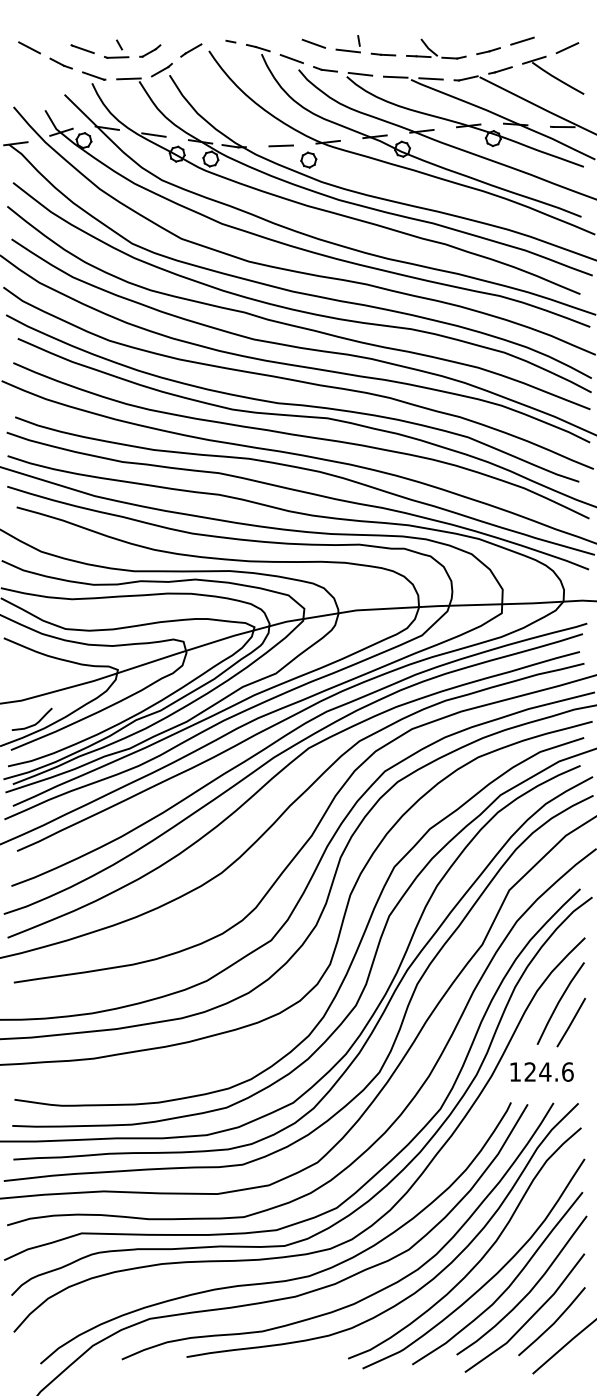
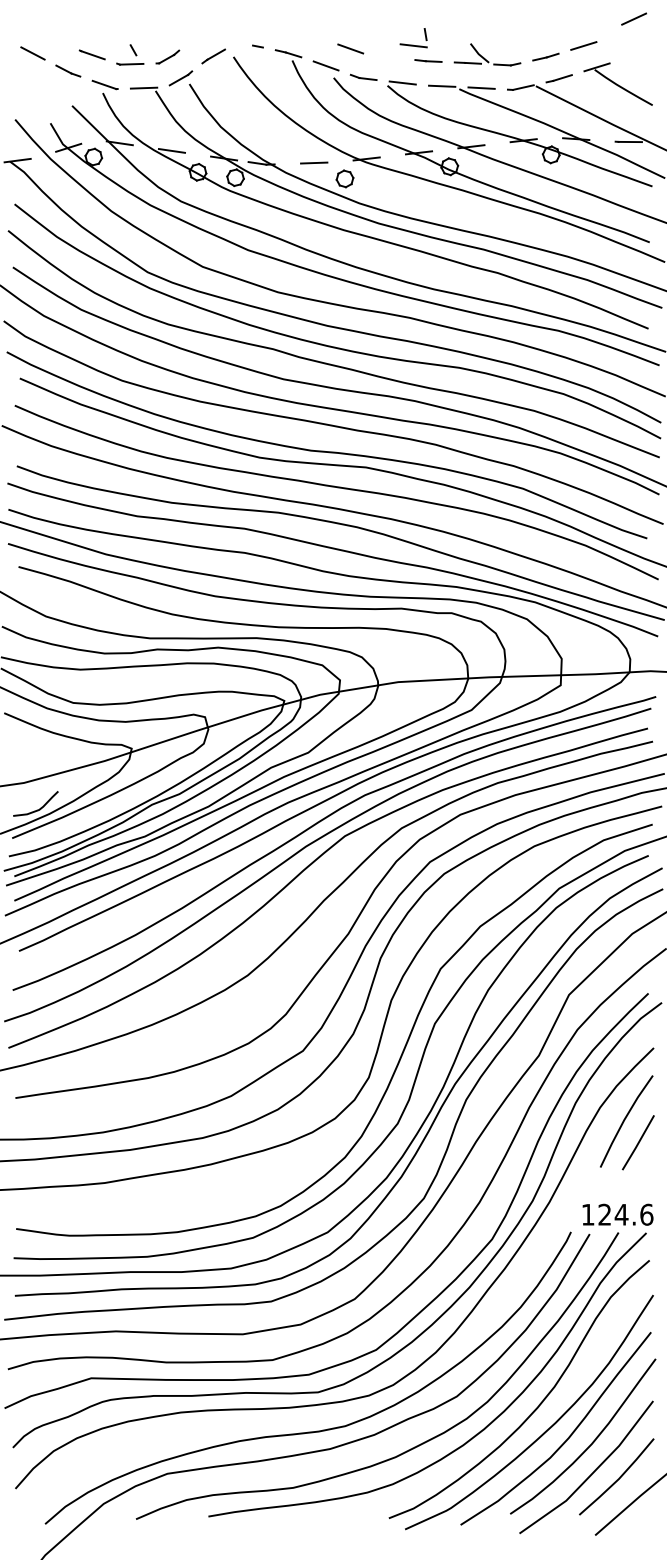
part: (347, 44) -> (412, 38), moved
line: (567, 48) -> (634, 19), moved
text: (541, 1071) -> (617, 1214), moved

